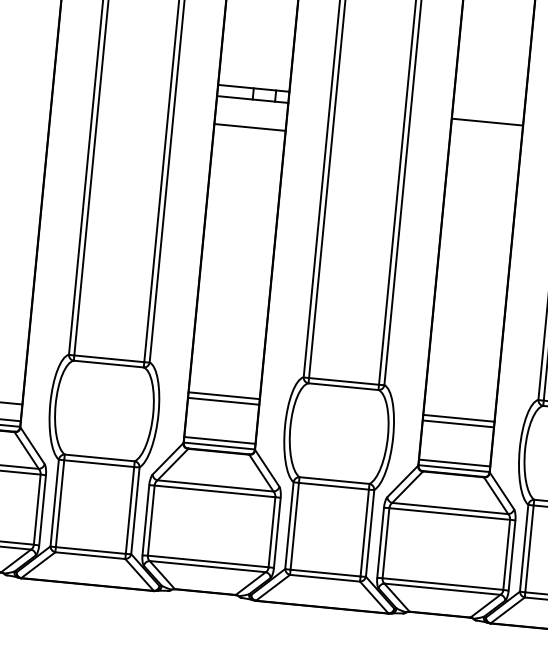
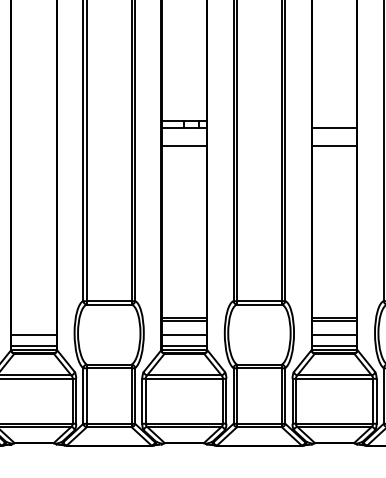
line: (484, 149) -> (334, 145), added
line: (221, 423) -> (184, 335), added
line: (456, 446) -> (334, 335), added

